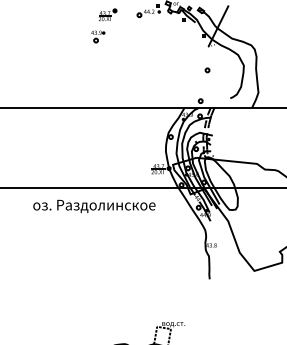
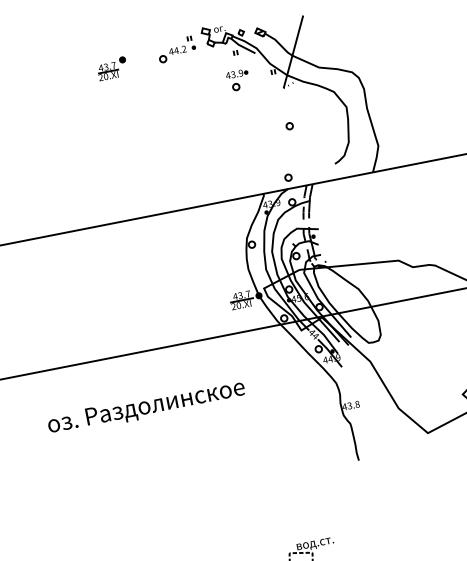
part: (98, 36) -> (238, 79), moved
text: (94, 206) -> (146, 407), moved

